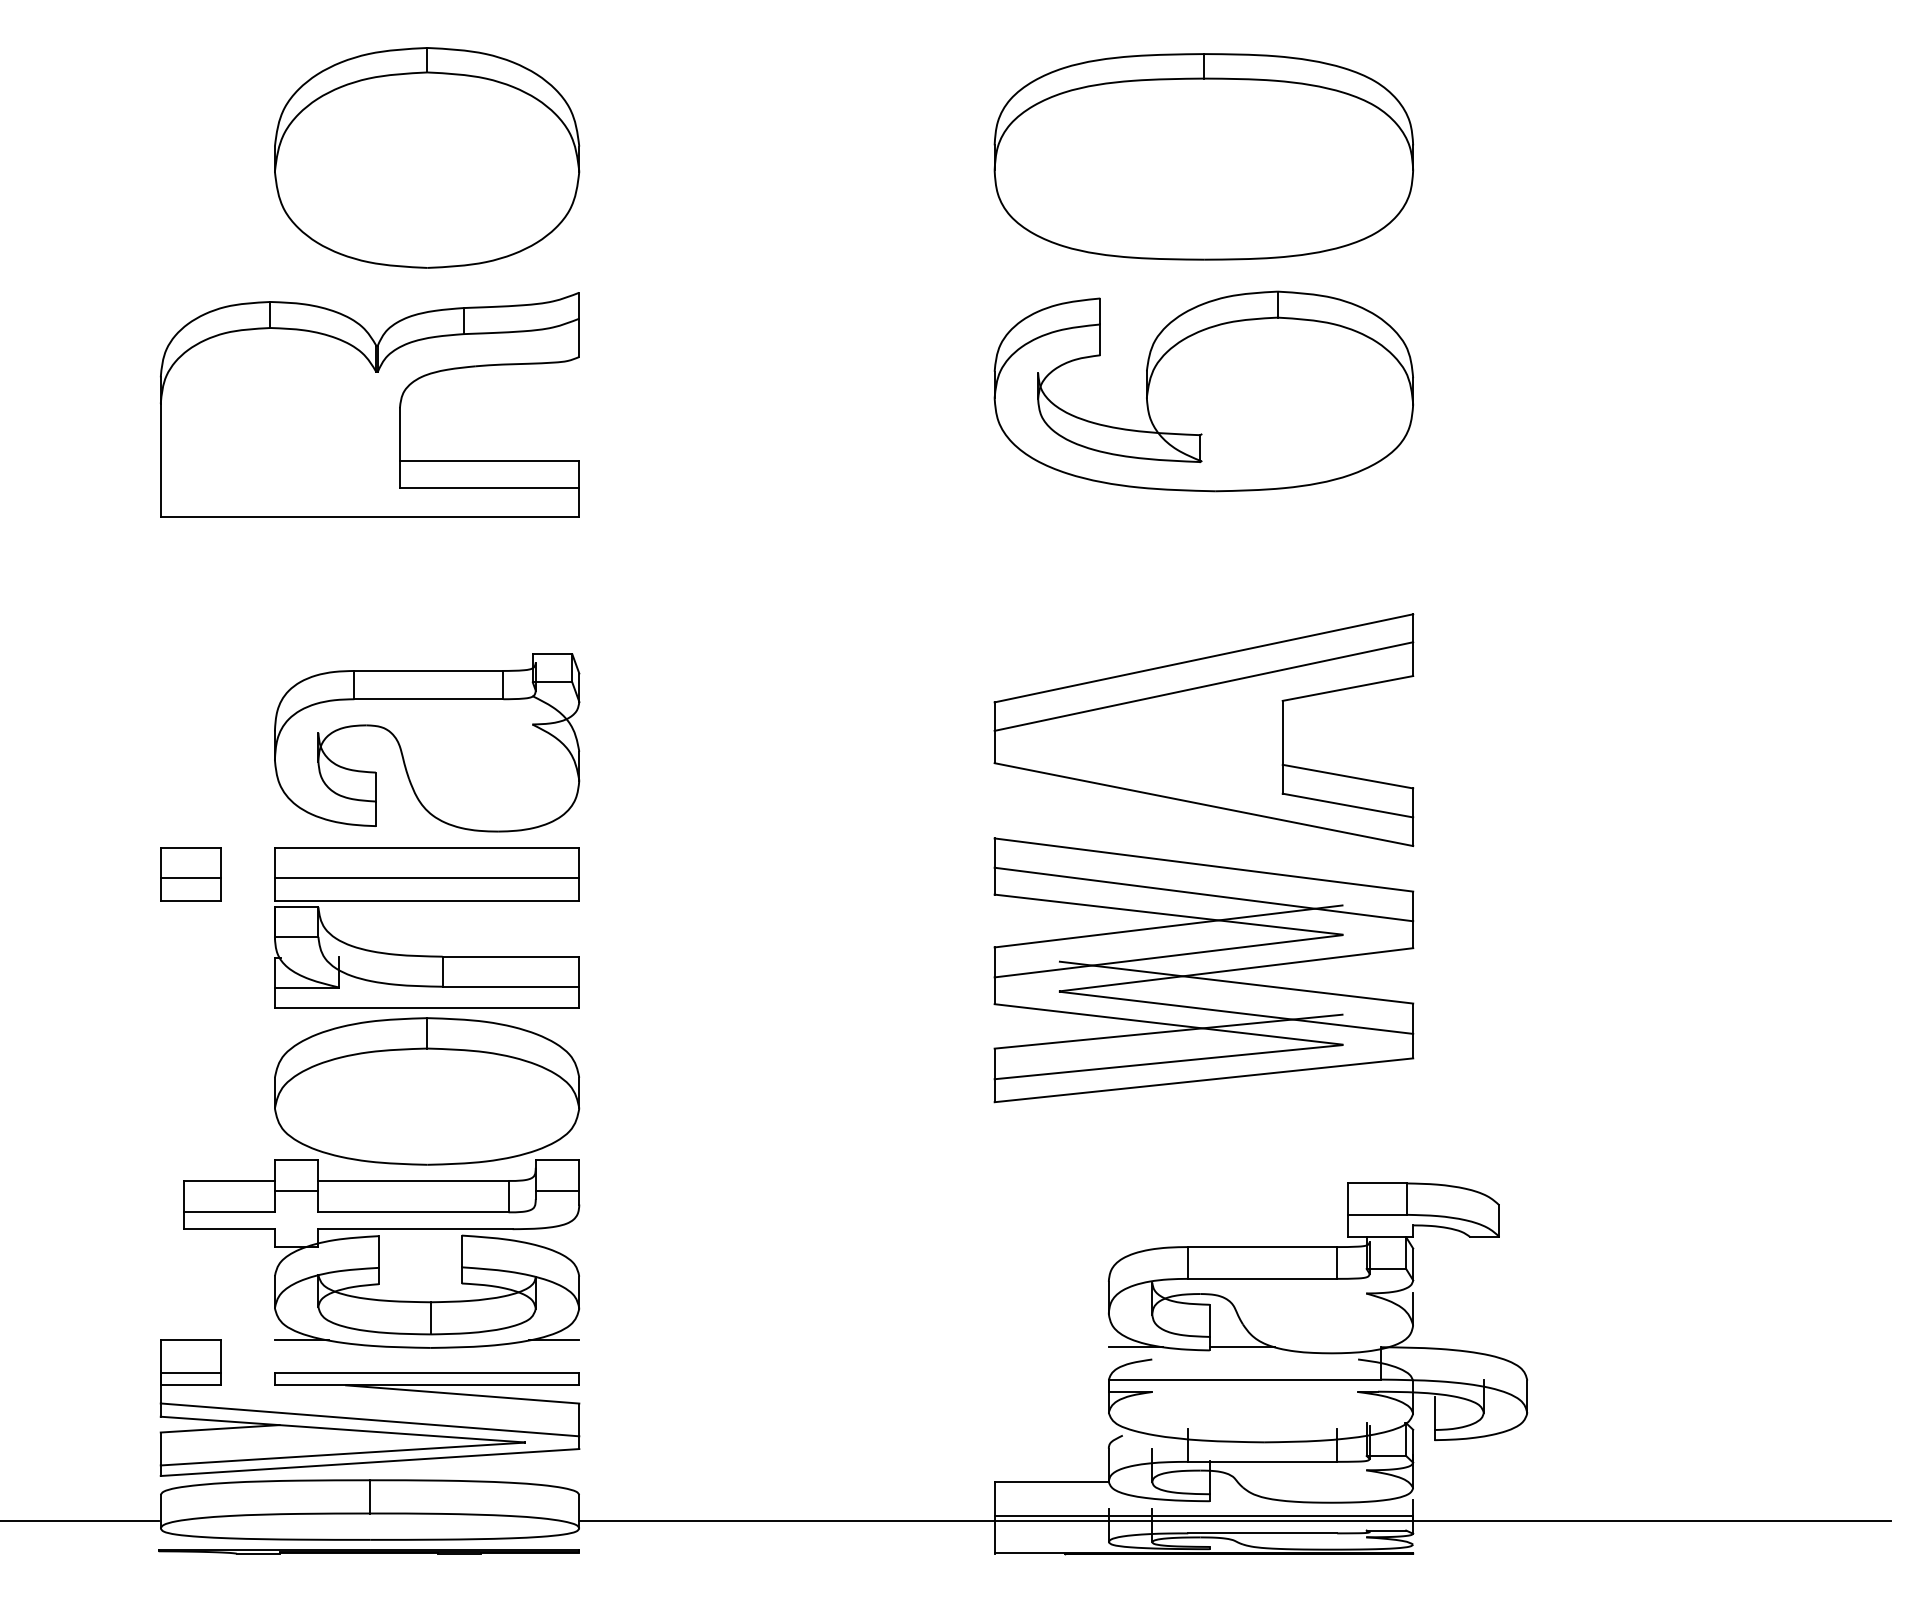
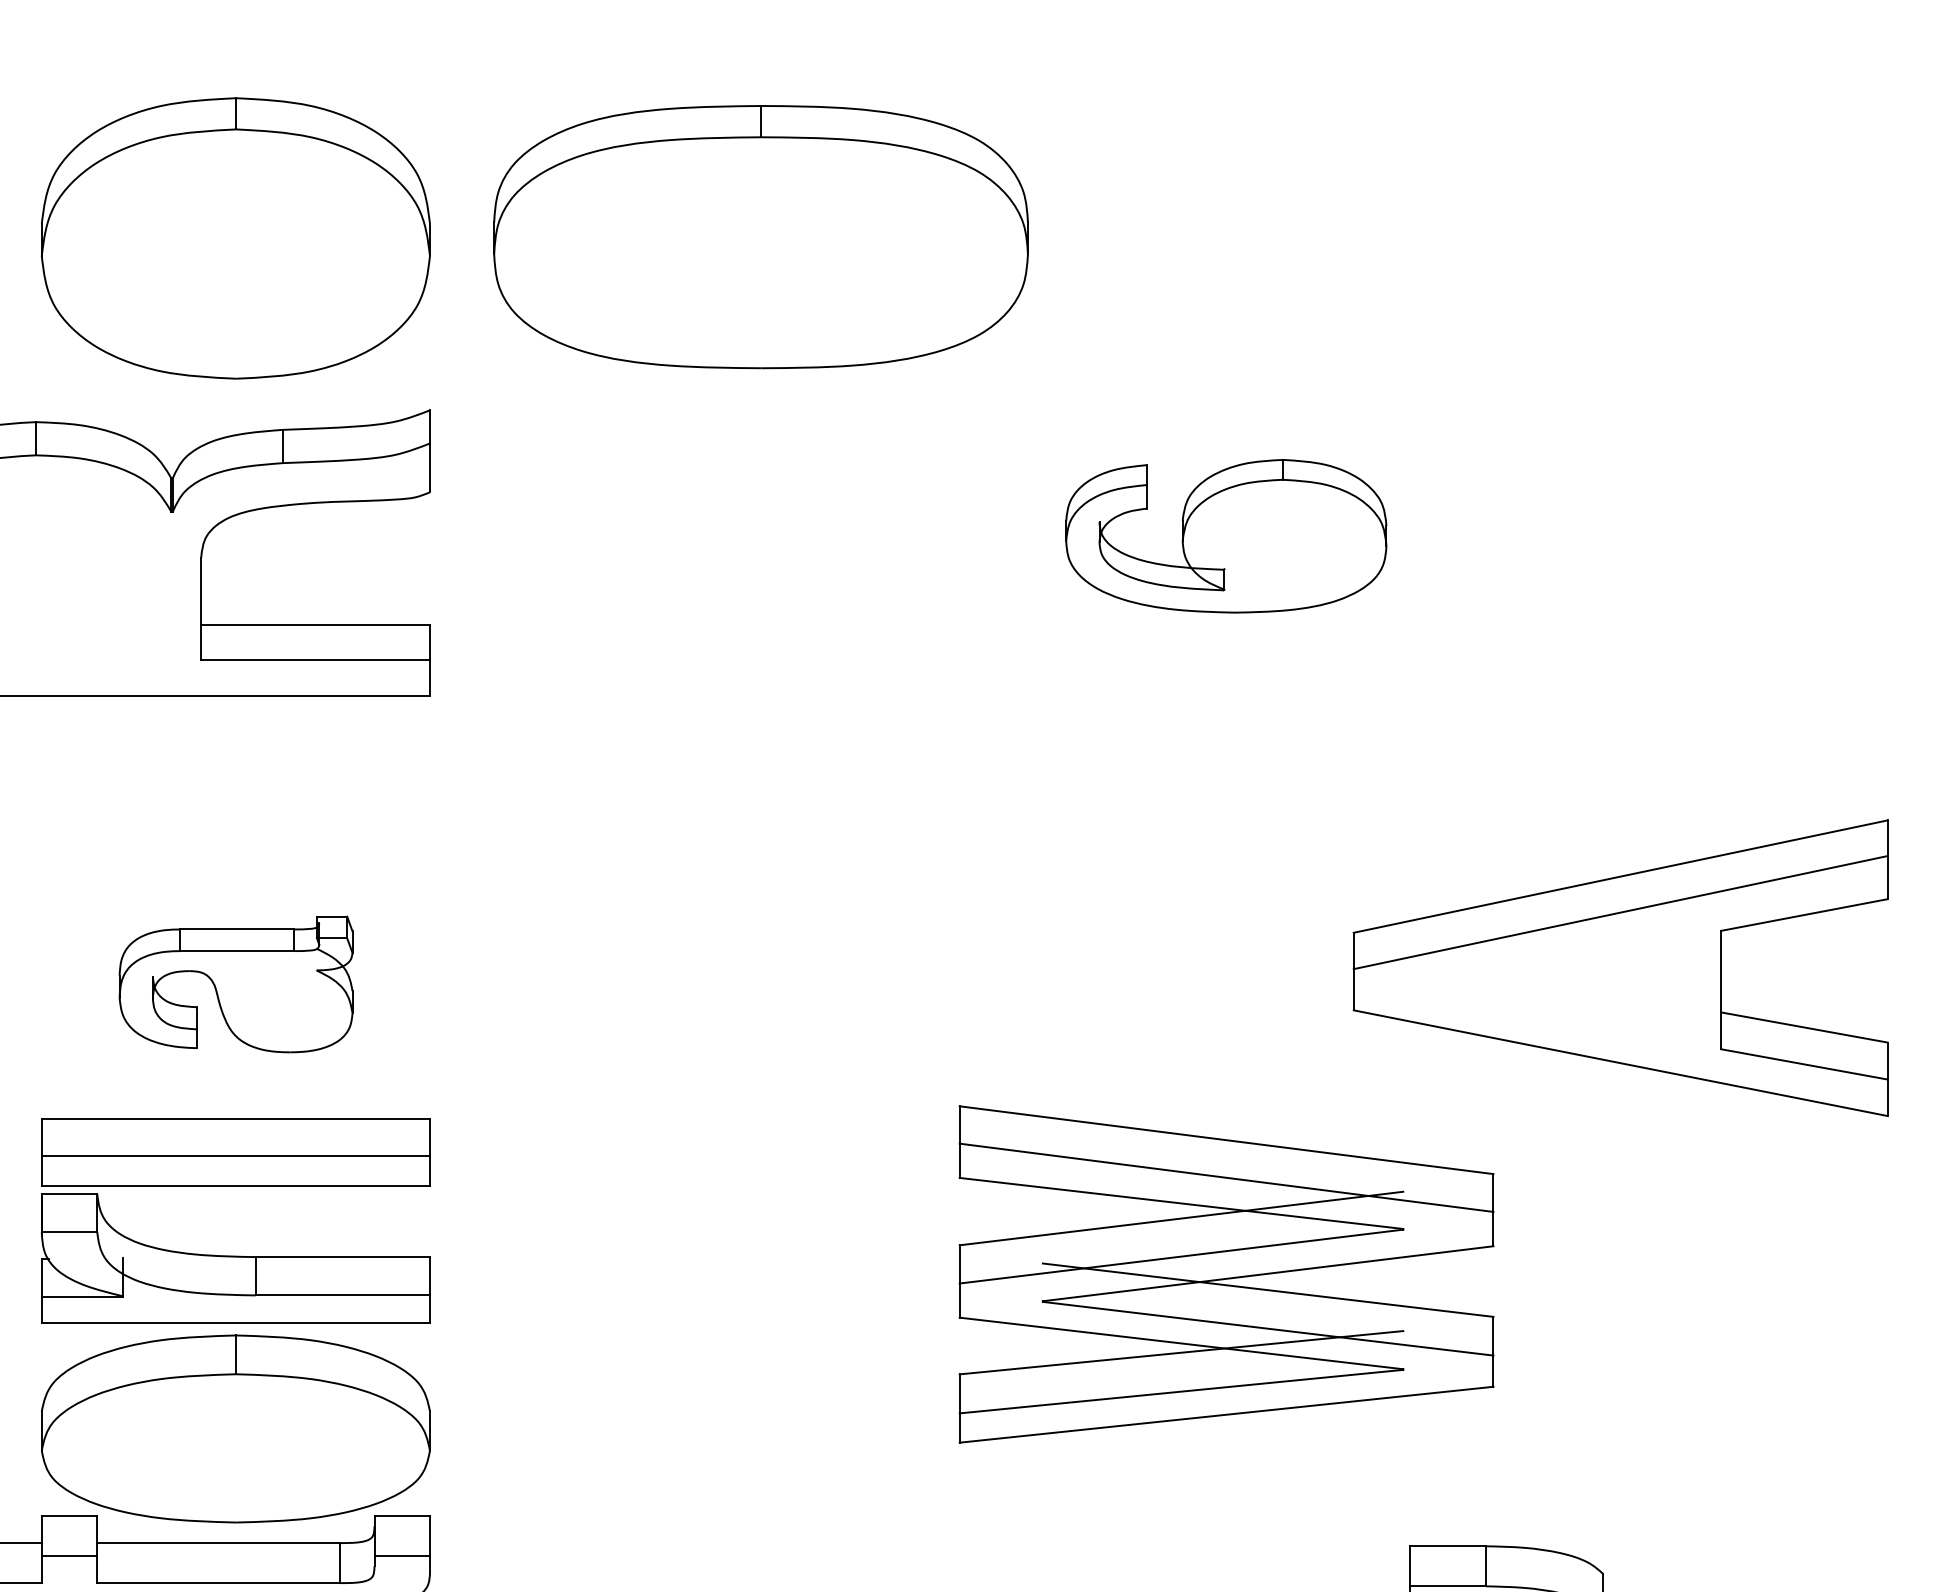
part: (1203, 156) -> (760, 236), moved
part: (1203, 391) -> (1226, 536), size x0.6
part: (1203, 729) -> (1620, 967), moved
part: (427, 742) -> (236, 983), size x0.6

